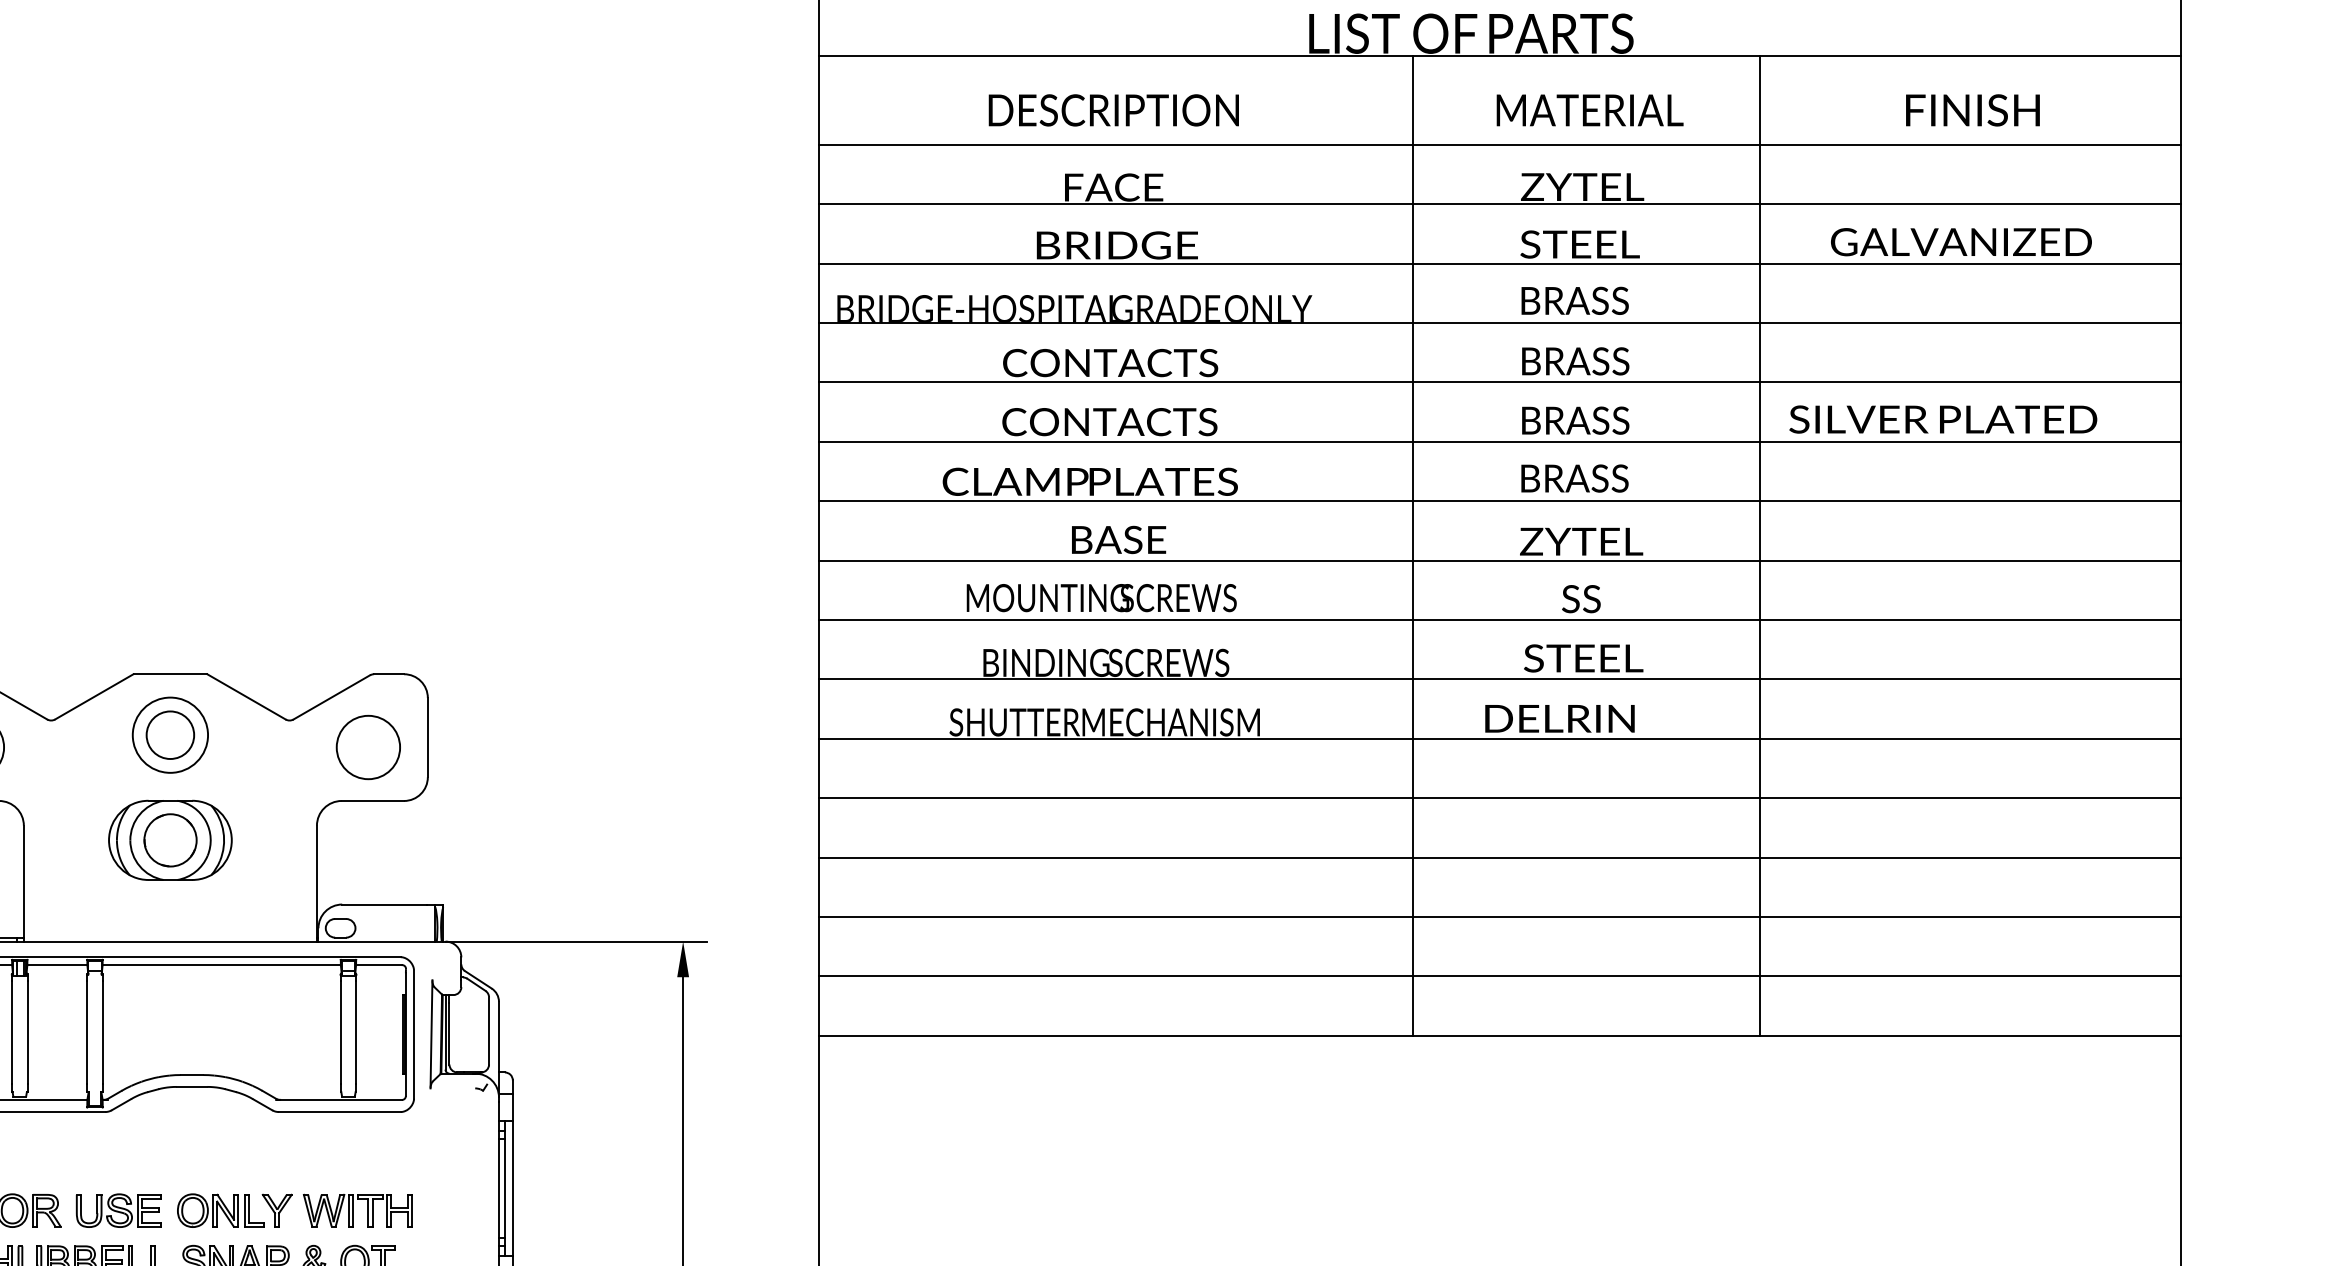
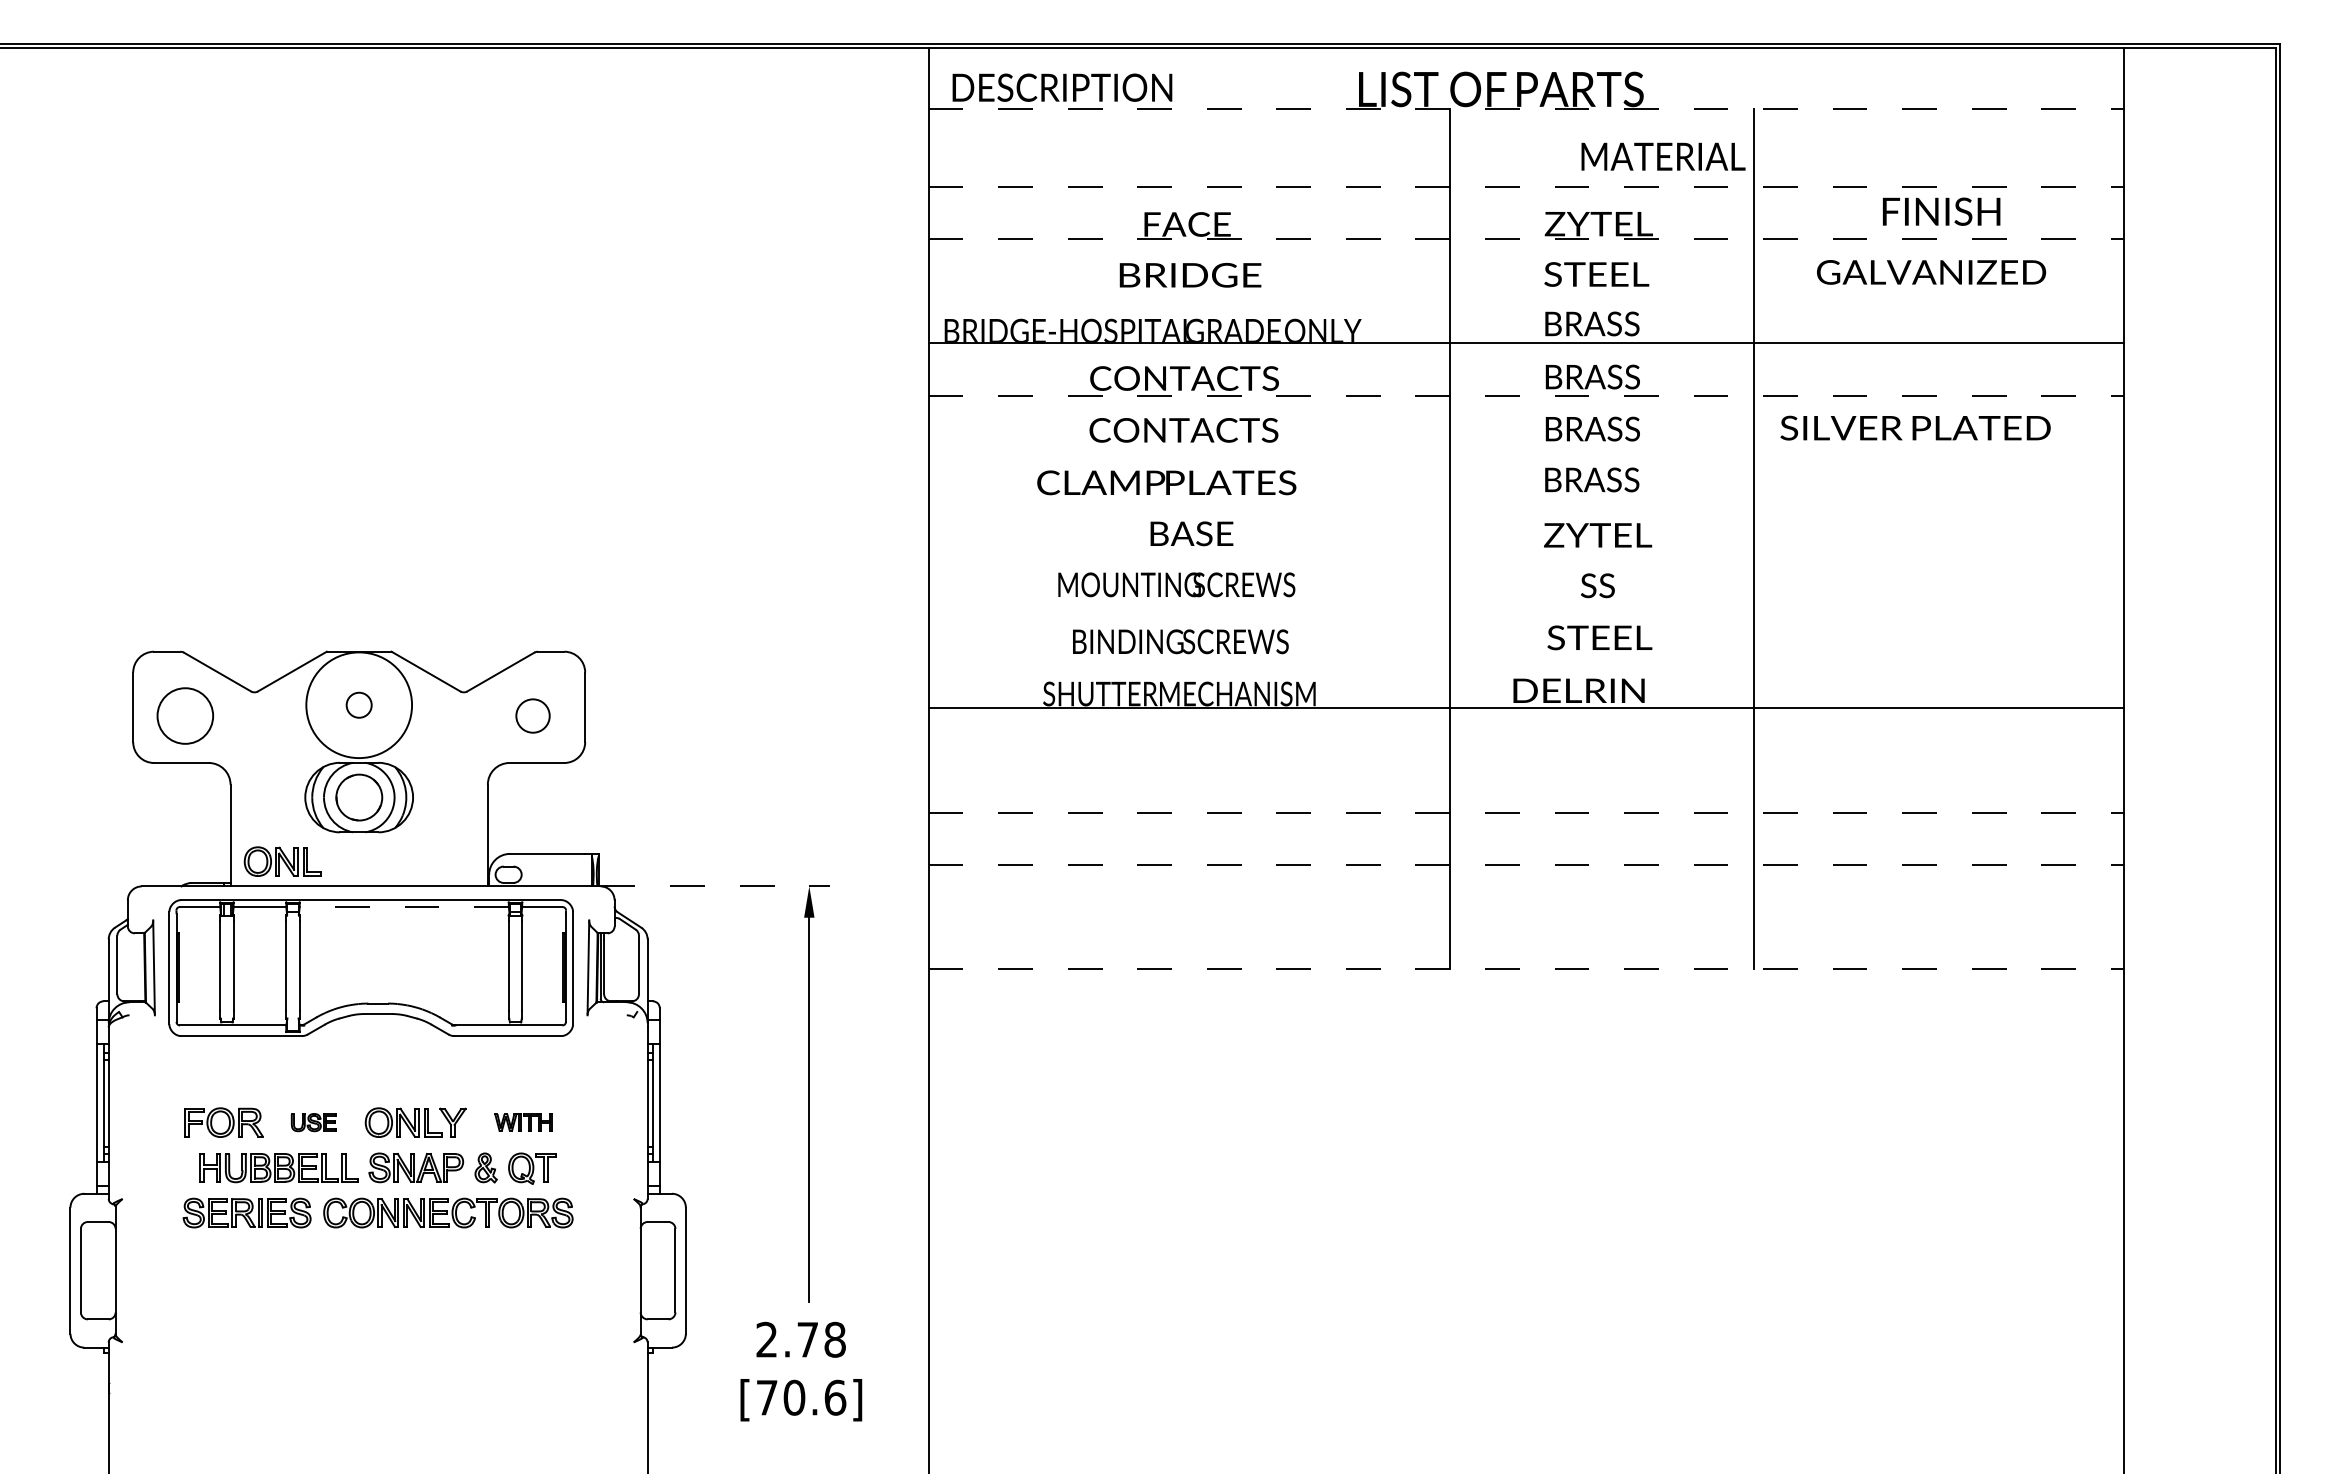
line: (1500, 55) -> (1526, 108), solid -> dashed
text: (1113, 110) -> (1062, 87), moved
text: (1590, 110) -> (1663, 156), moved
text: (1972, 110) -> (1941, 211), moved
line: (1500, 144) -> (1526, 186), solid -> dashed
line: (1500, 204) -> (1526, 239), solid -> dashed
line: (1498, 263) -> (1525, 291), removed
line: (1500, 382) -> (1526, 395), solid -> dashed
line: (1498, 441) -> (1525, 447), removed
line: (1498, 500) -> (1525, 499), removed
line: (1498, 560) -> (1525, 551), removed
line: (1498, 620) -> (1525, 604), removed
line: (1498, 679) -> (1525, 656), removed
circle: (170, 735) -> (359, 705), size x0.6
circle: (170, 735) -> (359, 705), size x1.6
circle: (367, 746) -> (532, 715), size x0.6
line: (1498, 798) -> (1525, 760), removed
line: (1500, 857) -> (1526, 812), solid -> dashed
part: (83, 913) -> (282, 861), added
line: (1500, 916) -> (1526, 864), solid -> dashed
line: (576, 941) -> (715, 886), solid -> dashed
line: (222, 965) -> (404, 907), solid -> dashed
line: (1498, 976) -> (1525, 917), removed
line: (1500, 1036) -> (1526, 969), solid -> dashed
part: (118, 1210) -> (313, 1122), size x0.6
part: (357, 1210) -> (523, 1122), size x0.6

